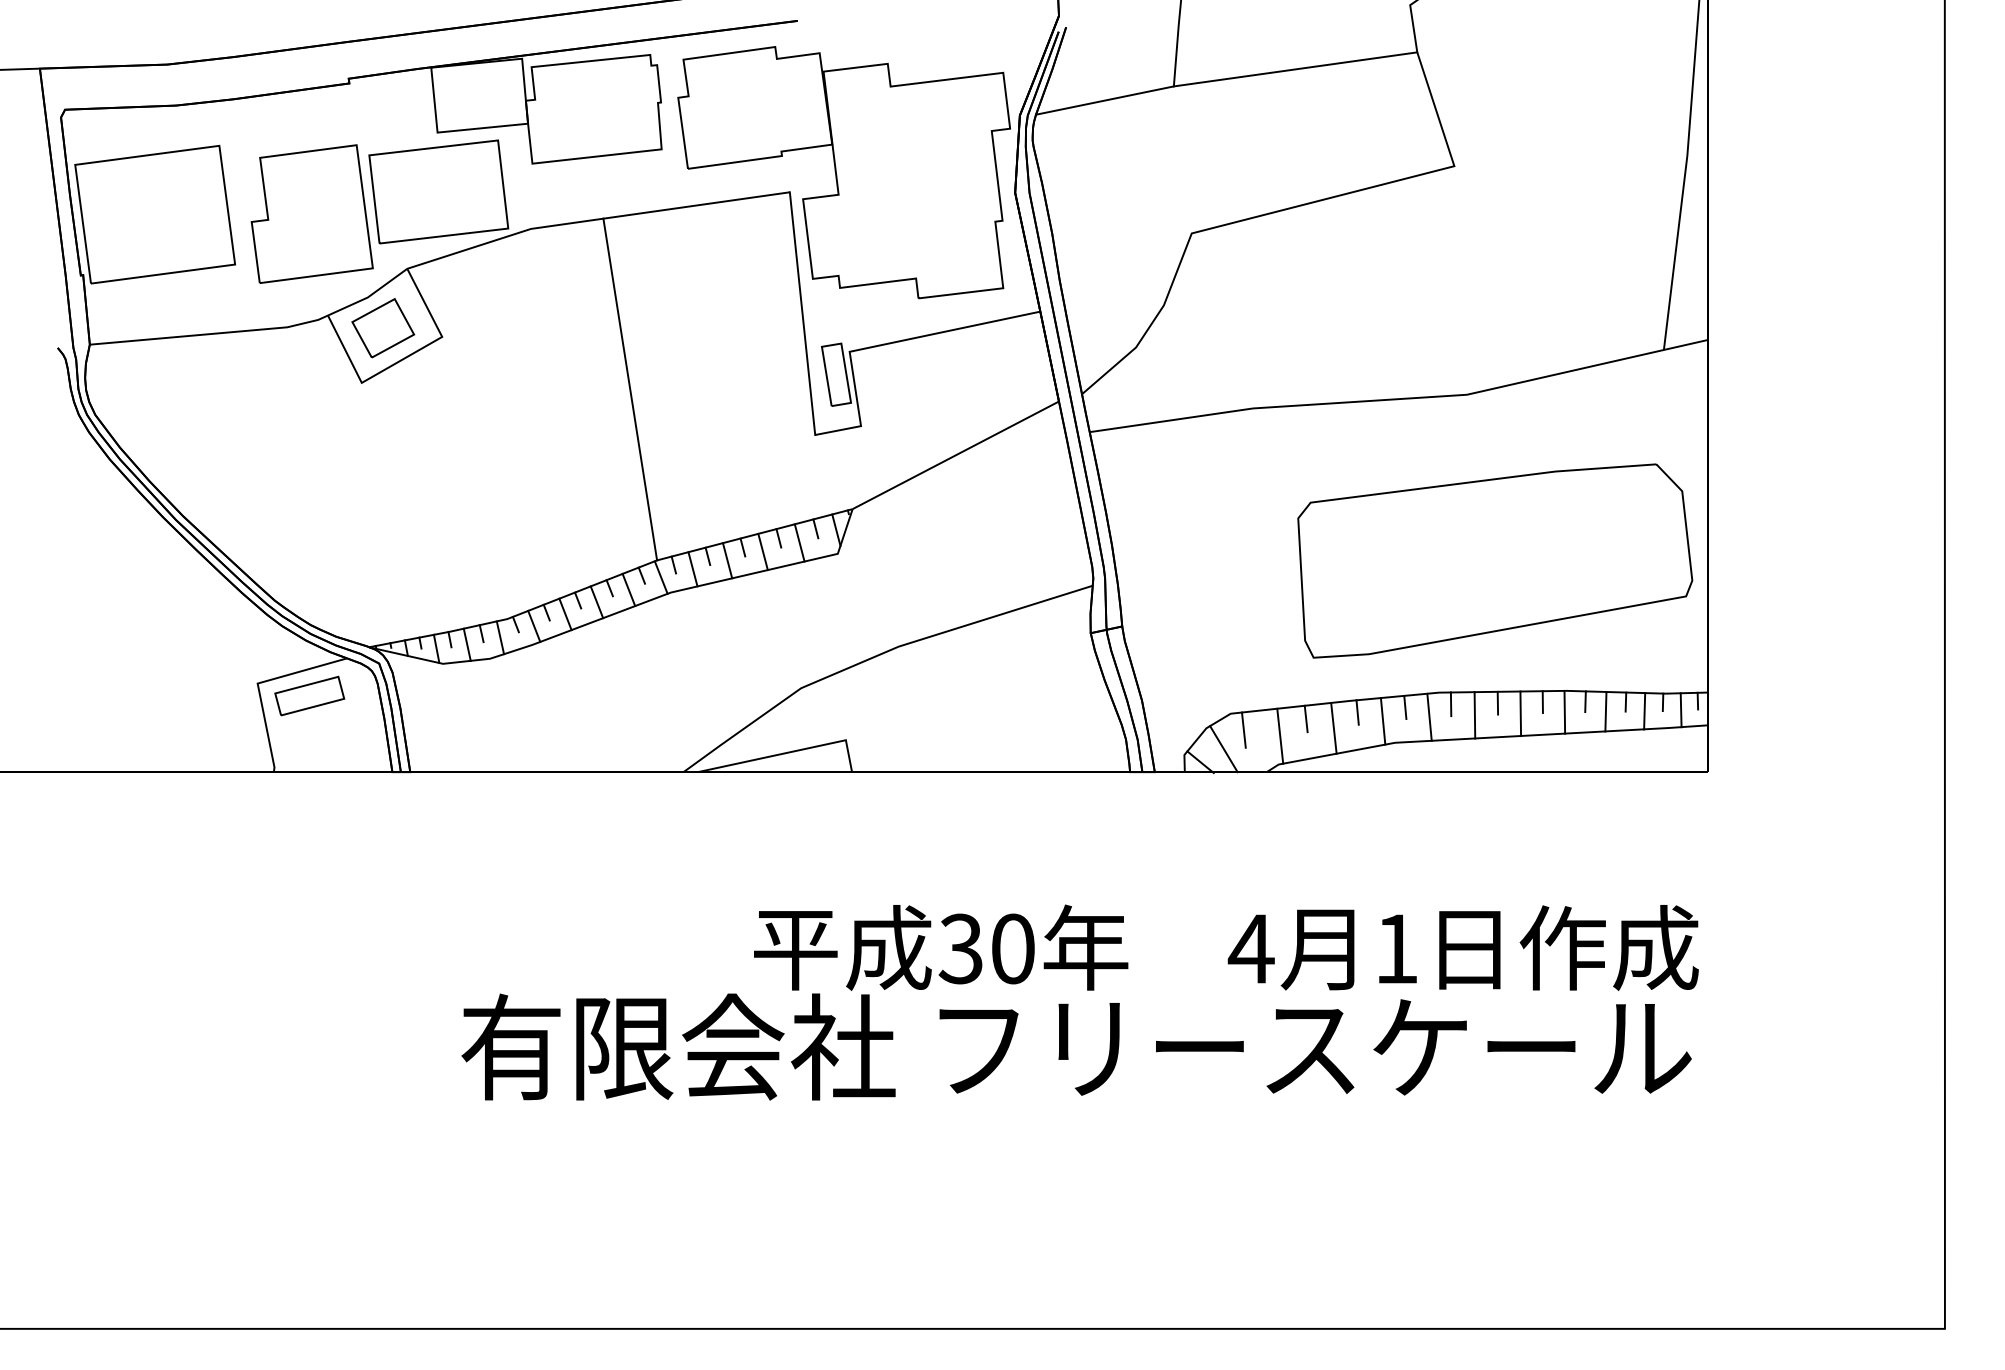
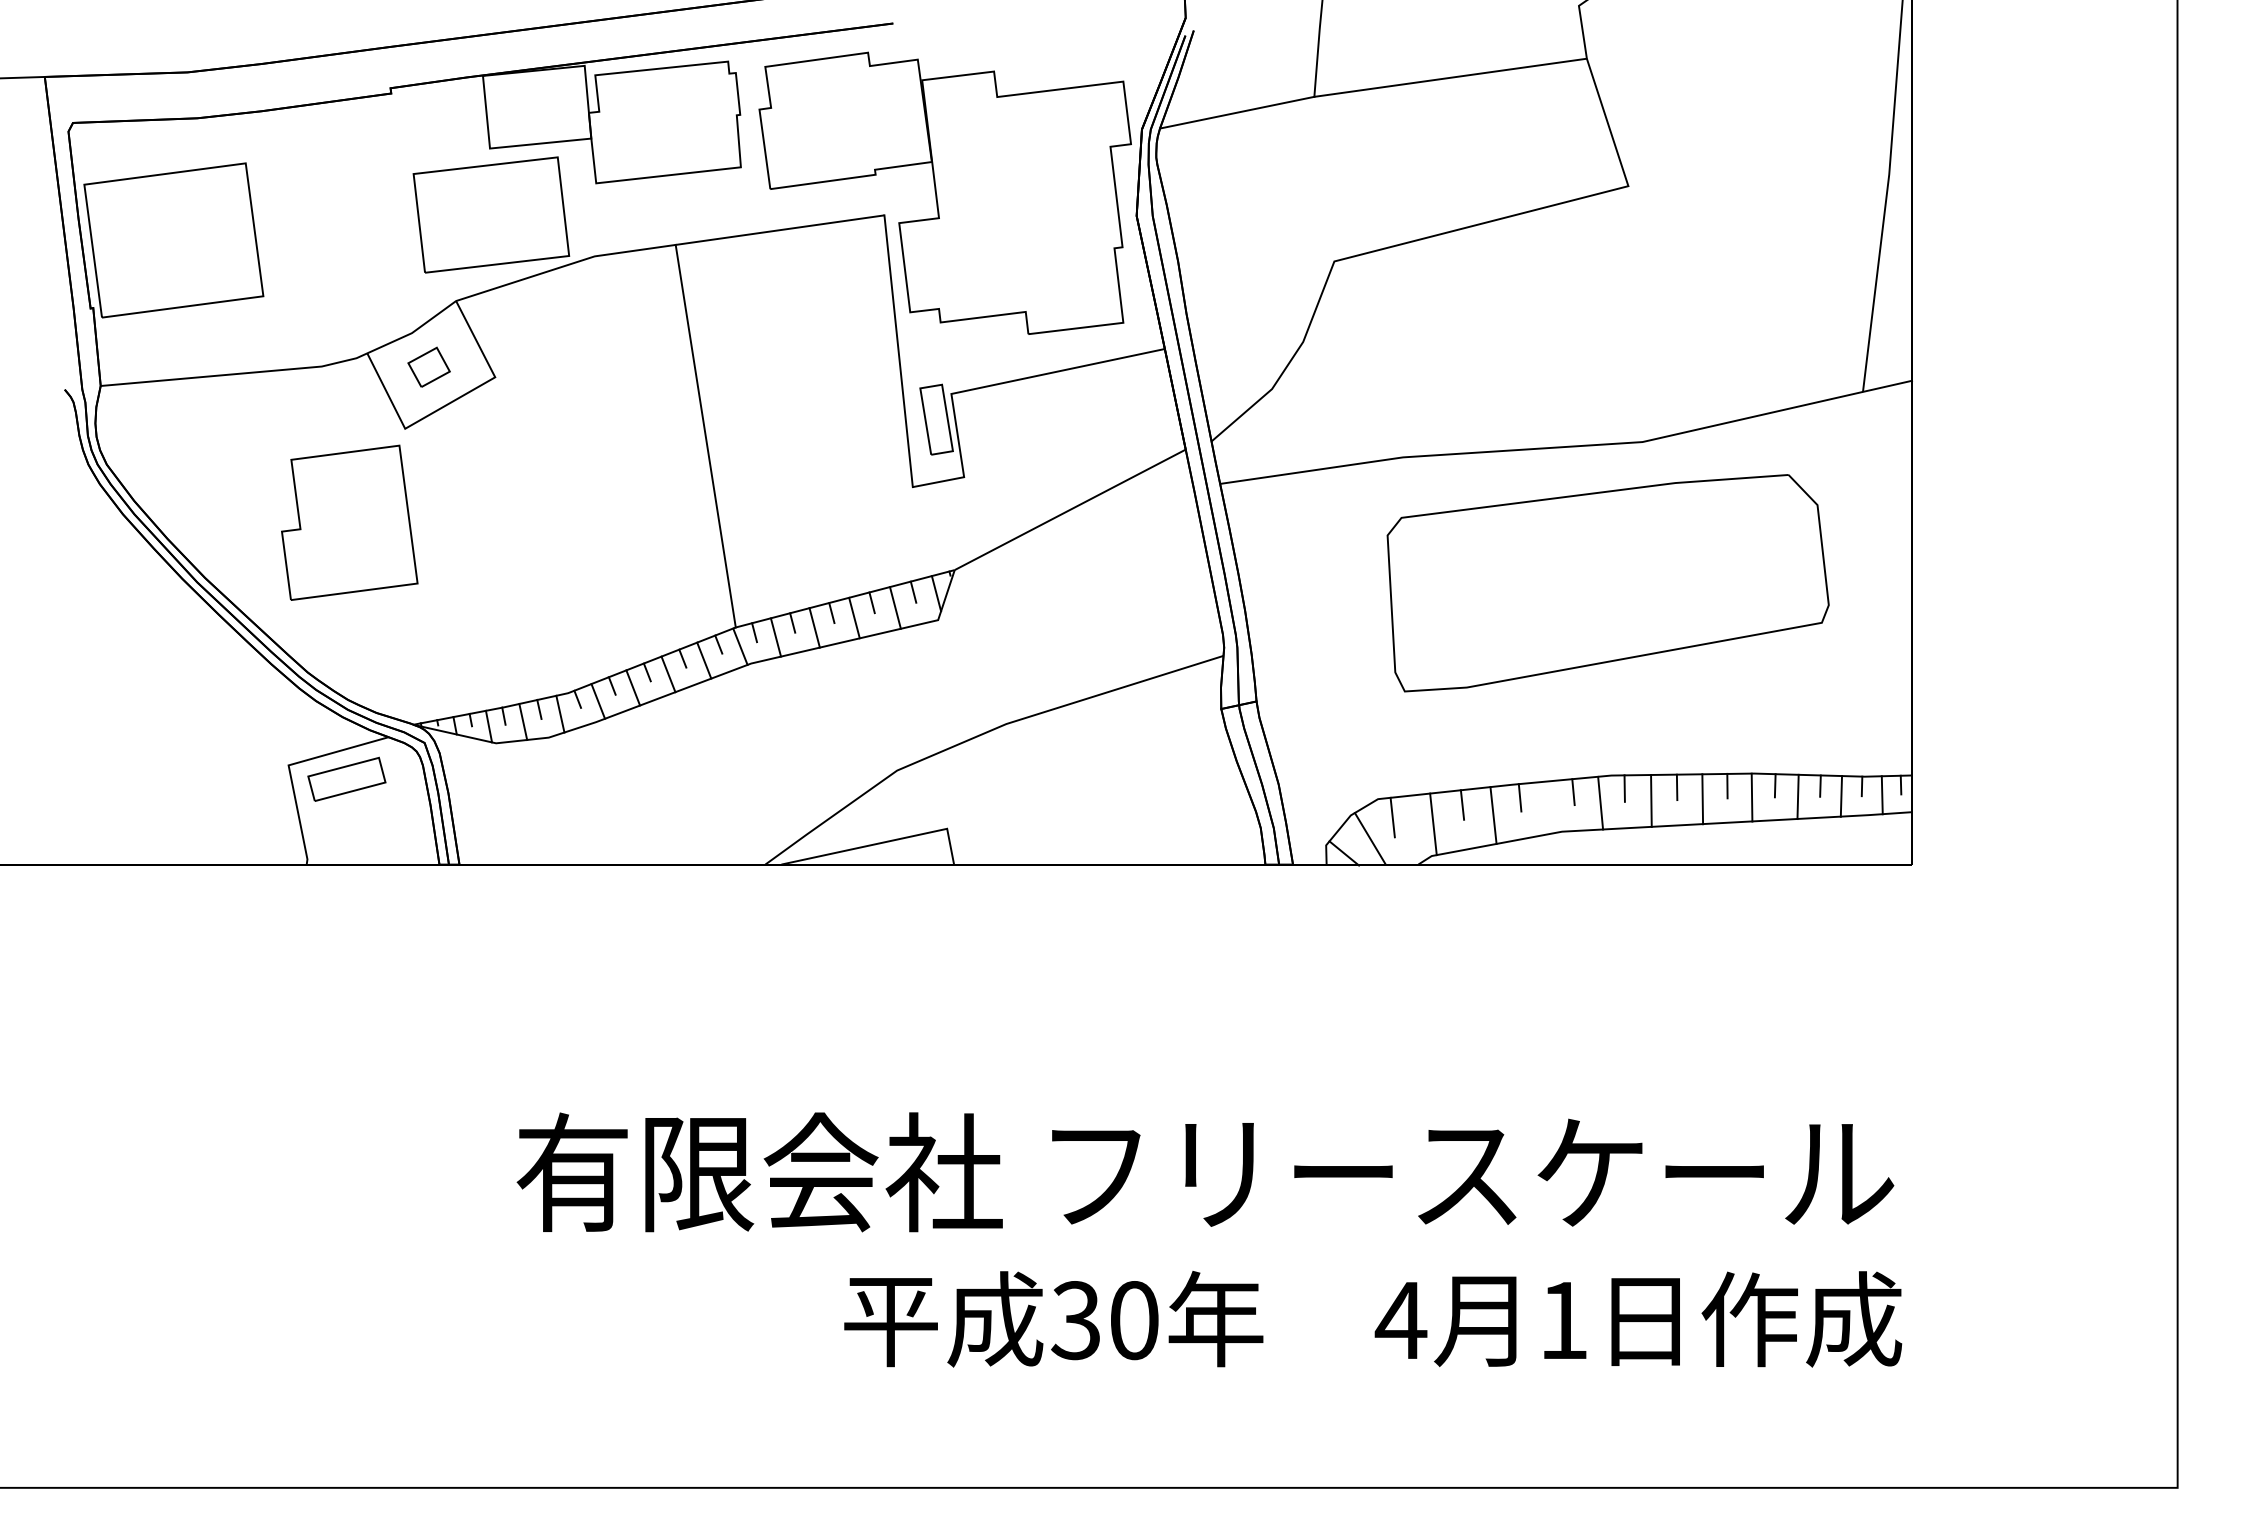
part: (312, 213) -> (349, 522), moved
part: (382, 327) -> (428, 366), size x0.6
part: (1494, 561) -> (1607, 583), moved
line: (1383, 721) -> (1548, 807), removed
text: (1226, 948) -> (1373, 1319), moved

